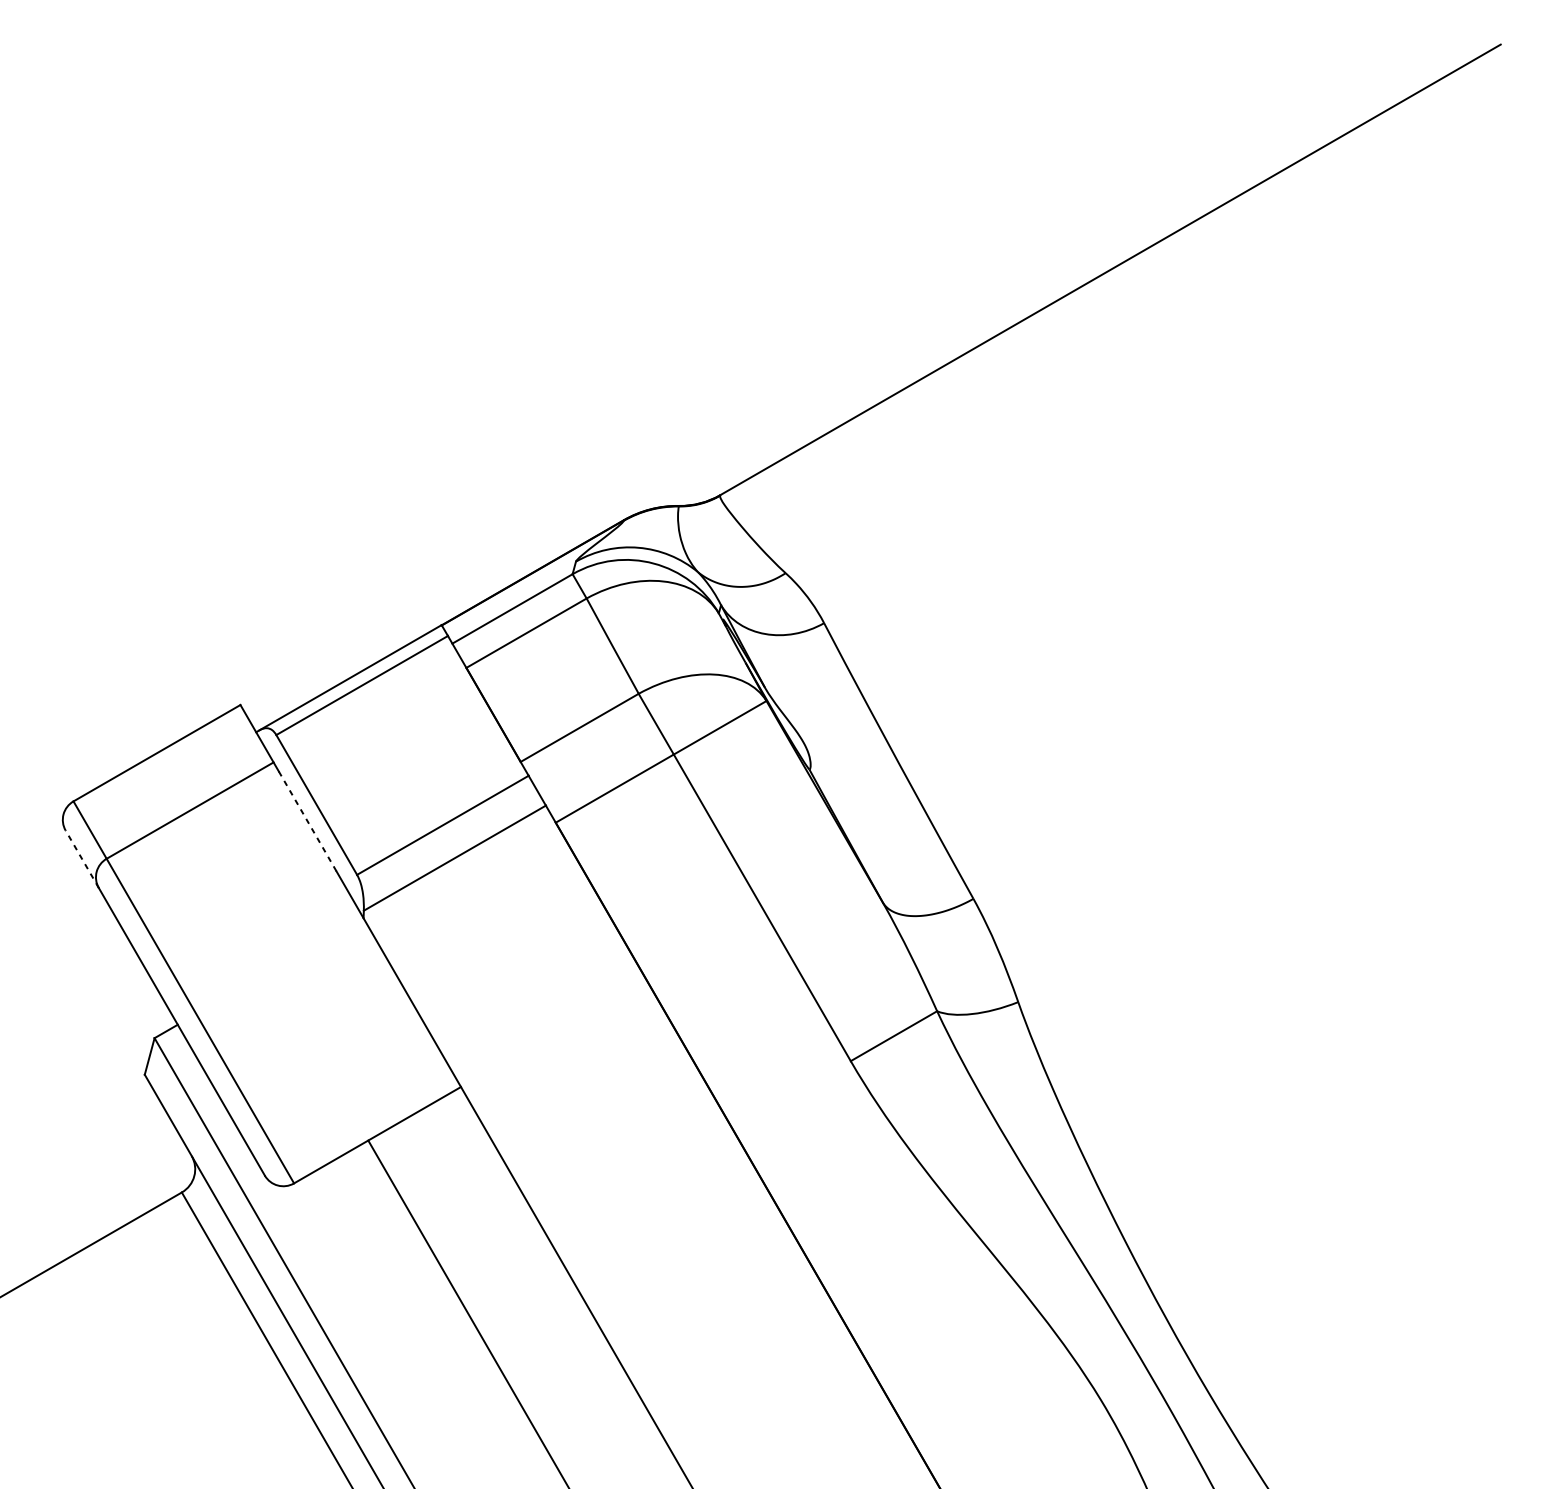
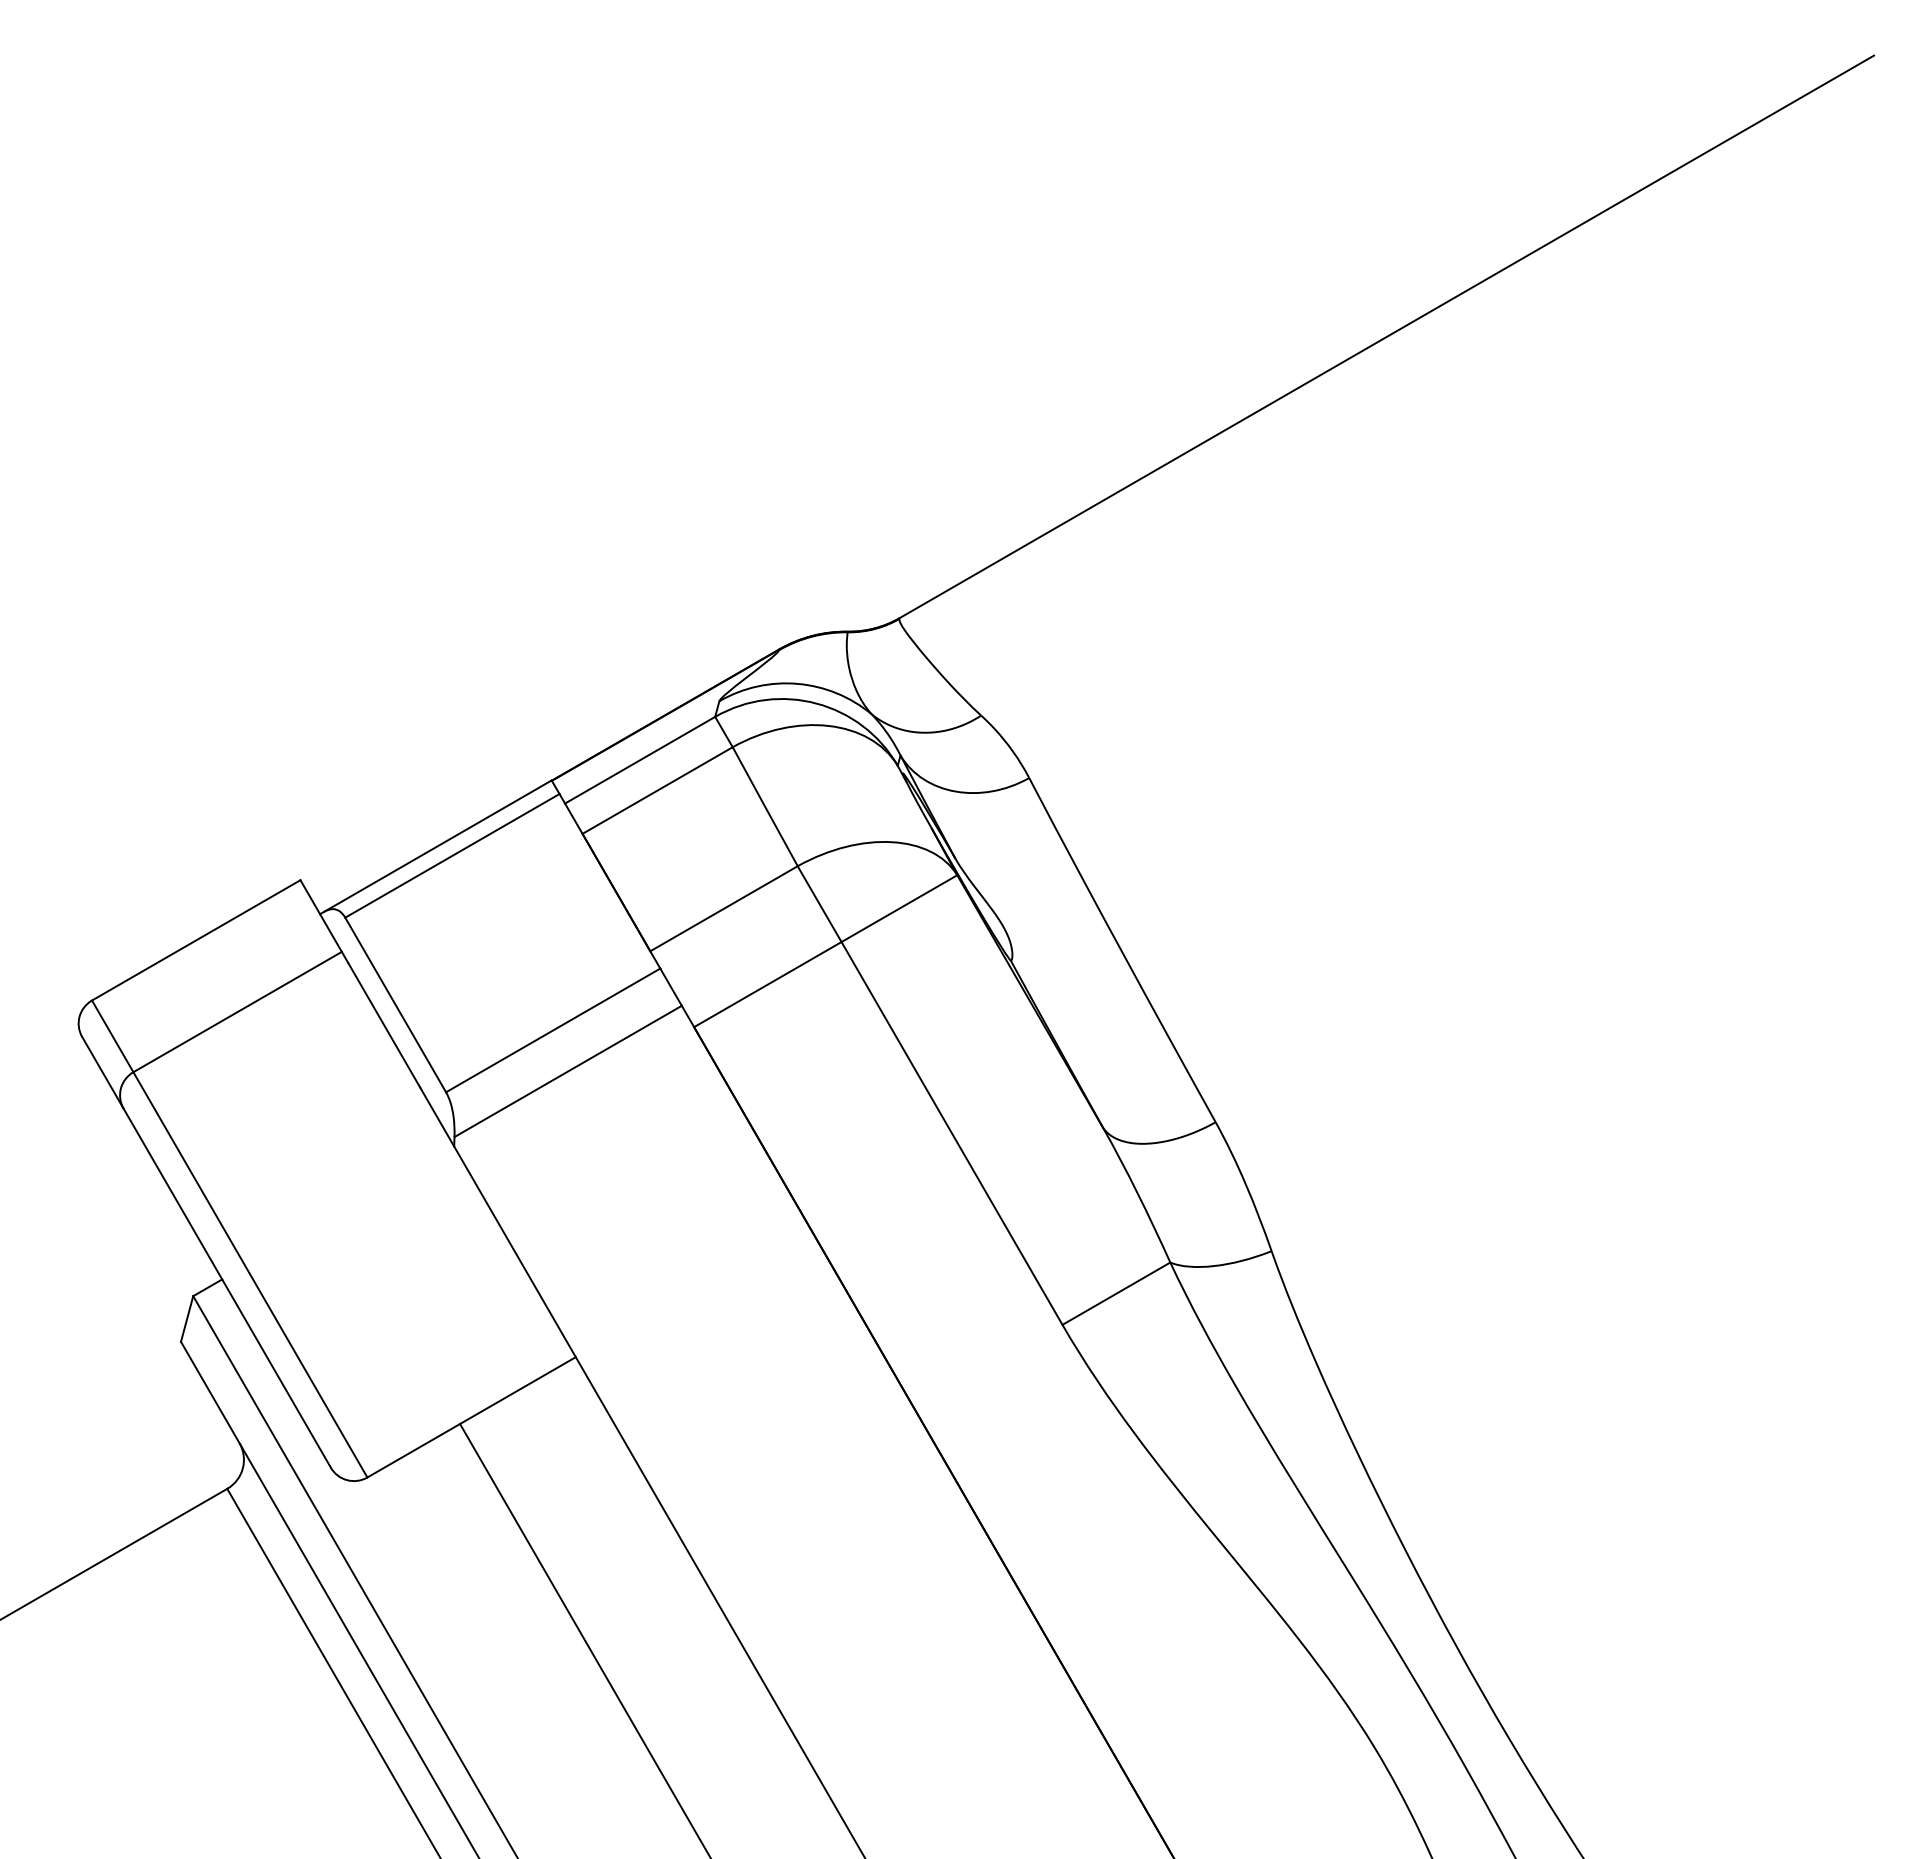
line: (307, 821) -> (384, 1025), dashed -> solid
line: (81, 859) -> (102, 1072), dashed -> solid

